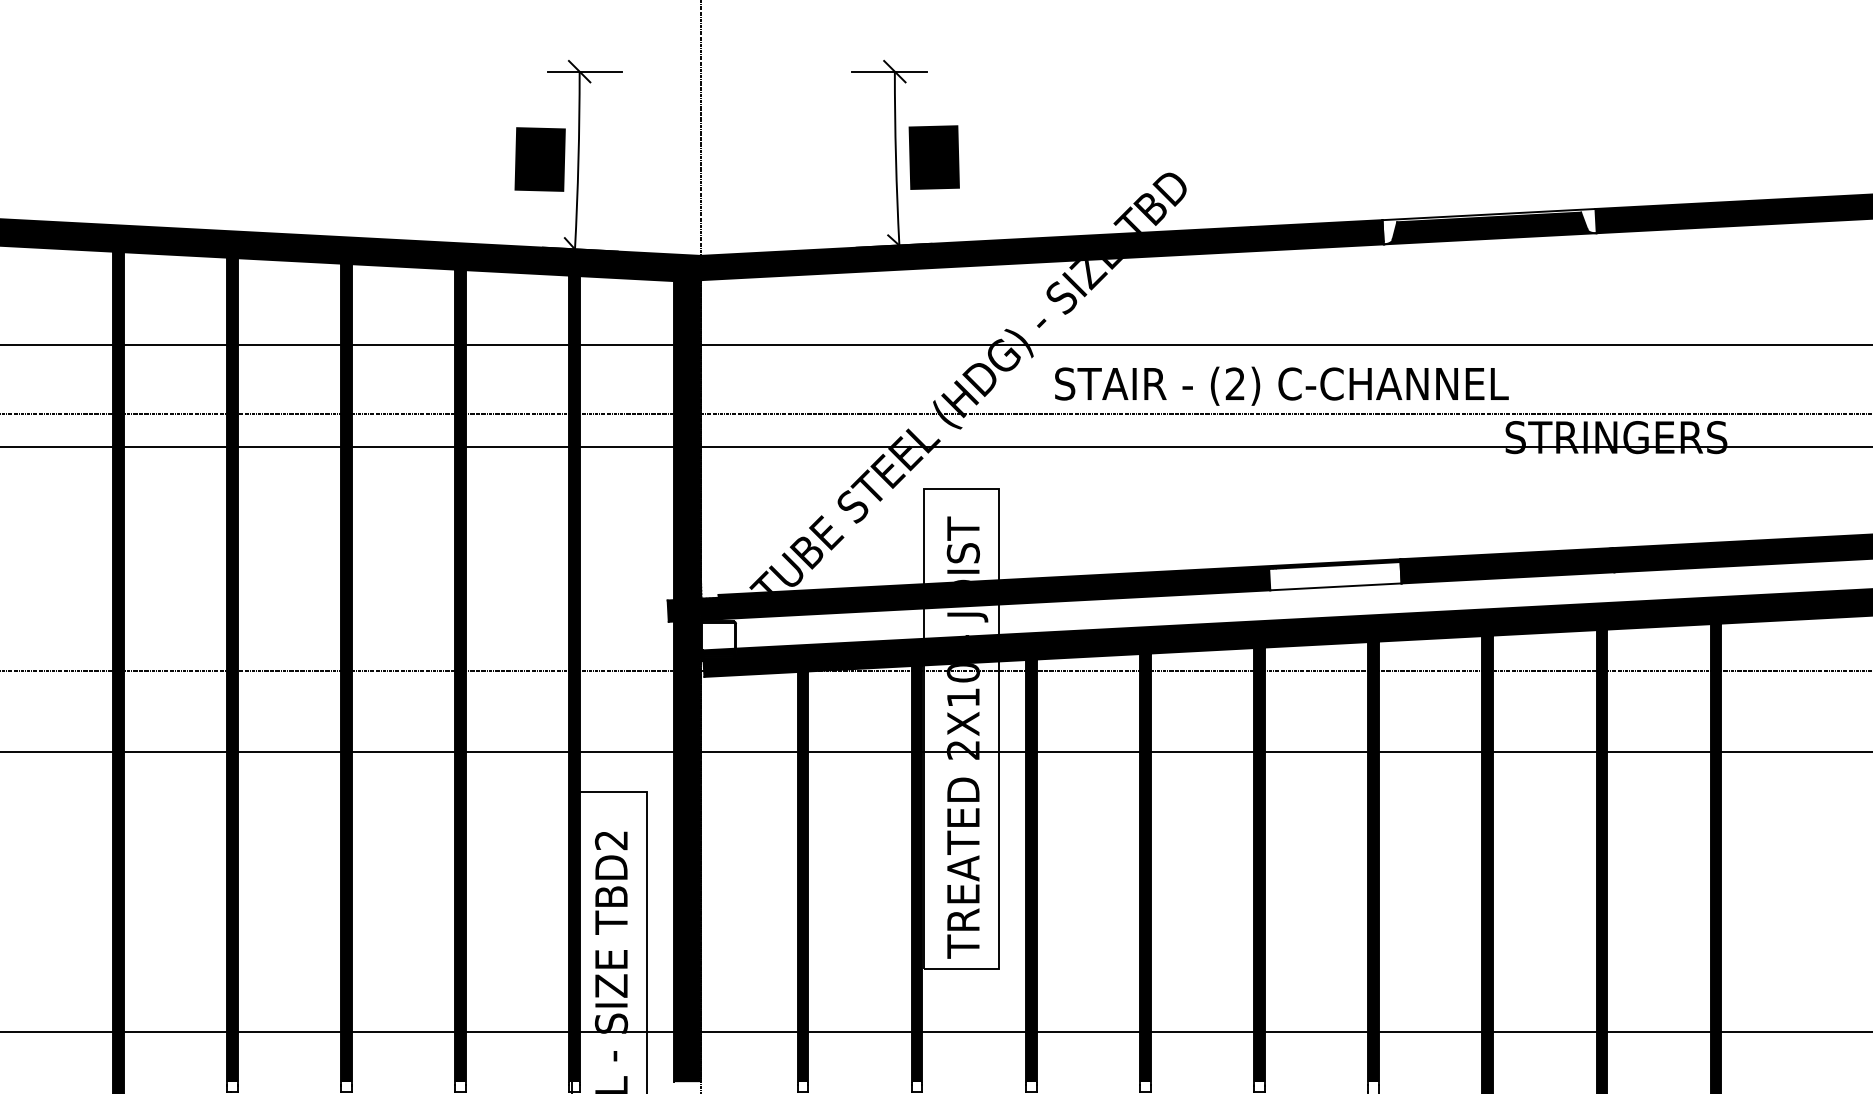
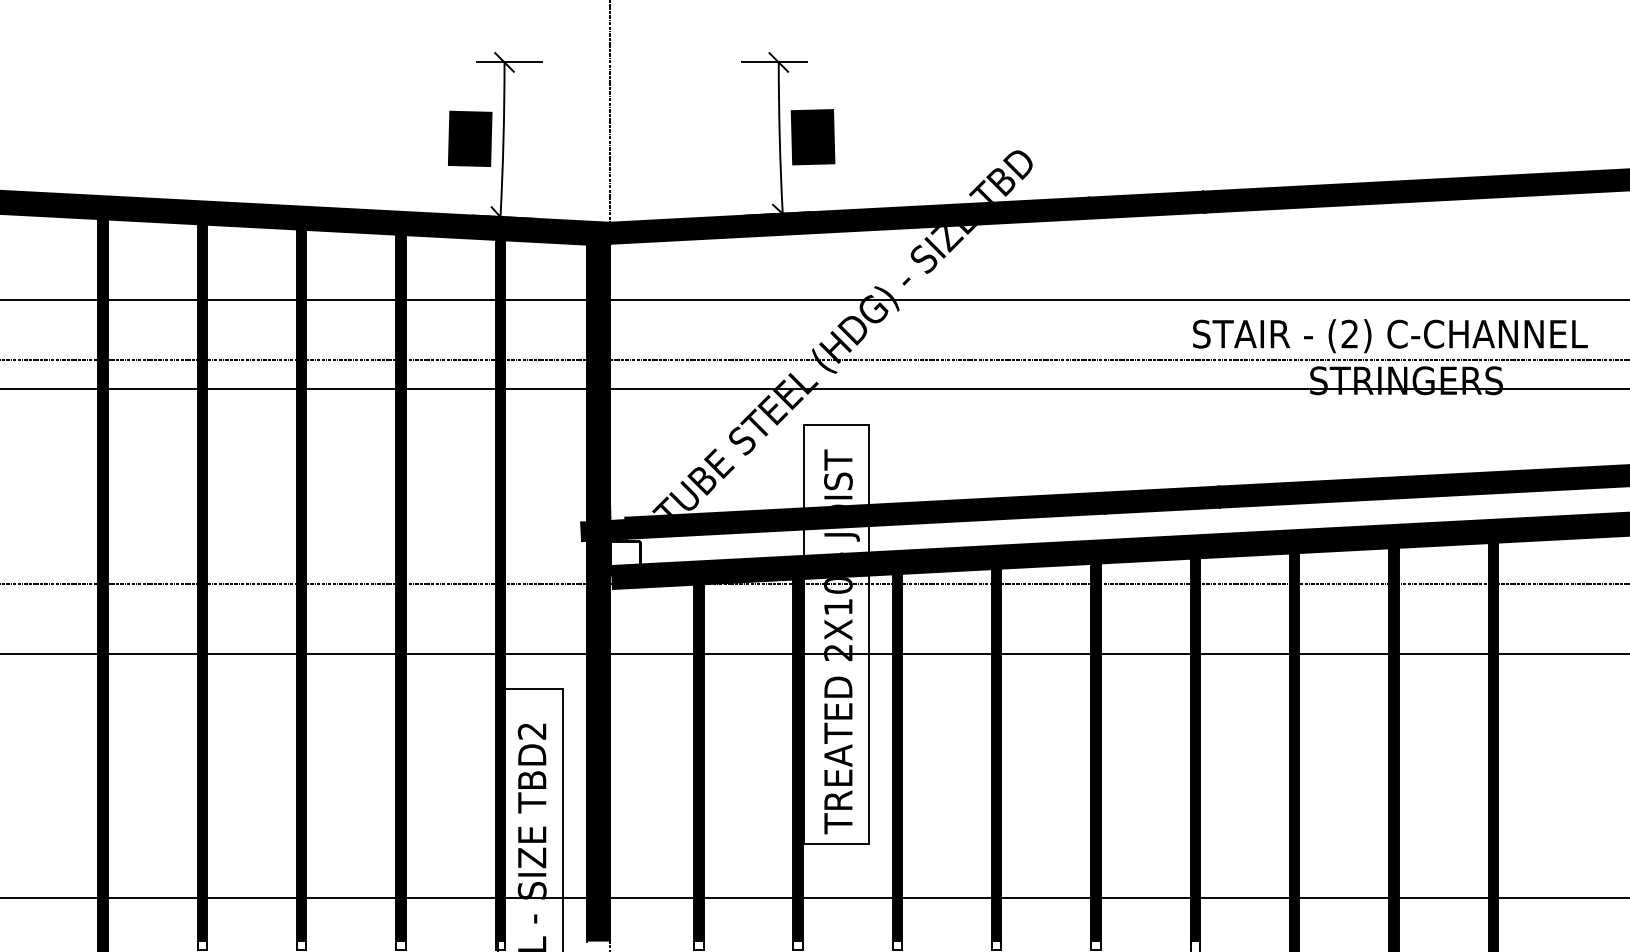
fill: (1489, 226) -> (1296, 197), added
text: (1281, 385) -> (1390, 335), moved
fill: (1335, 576) -> (1162, 501), added

